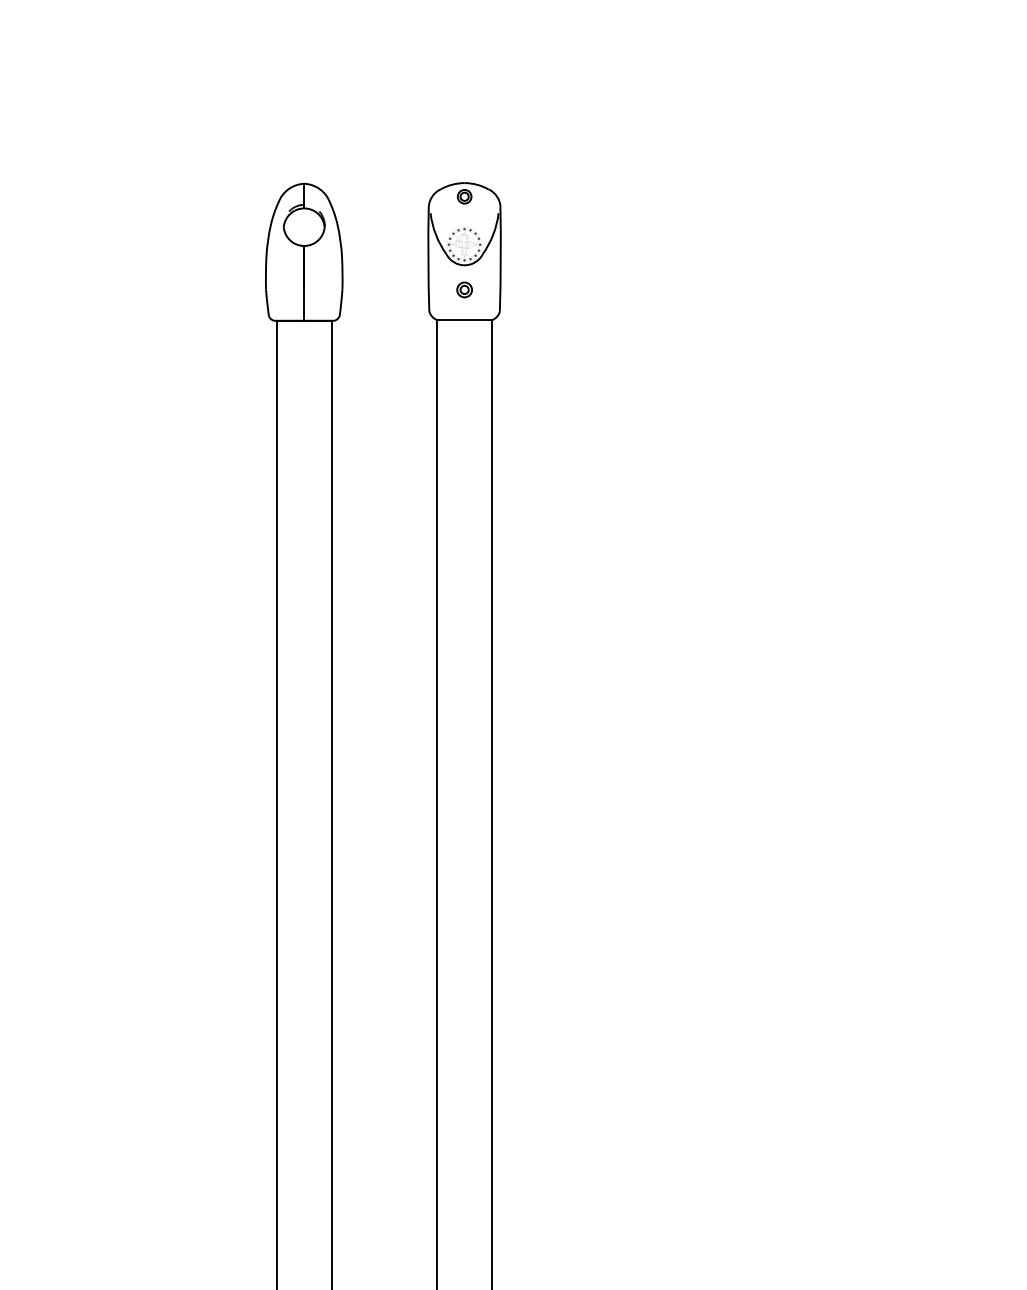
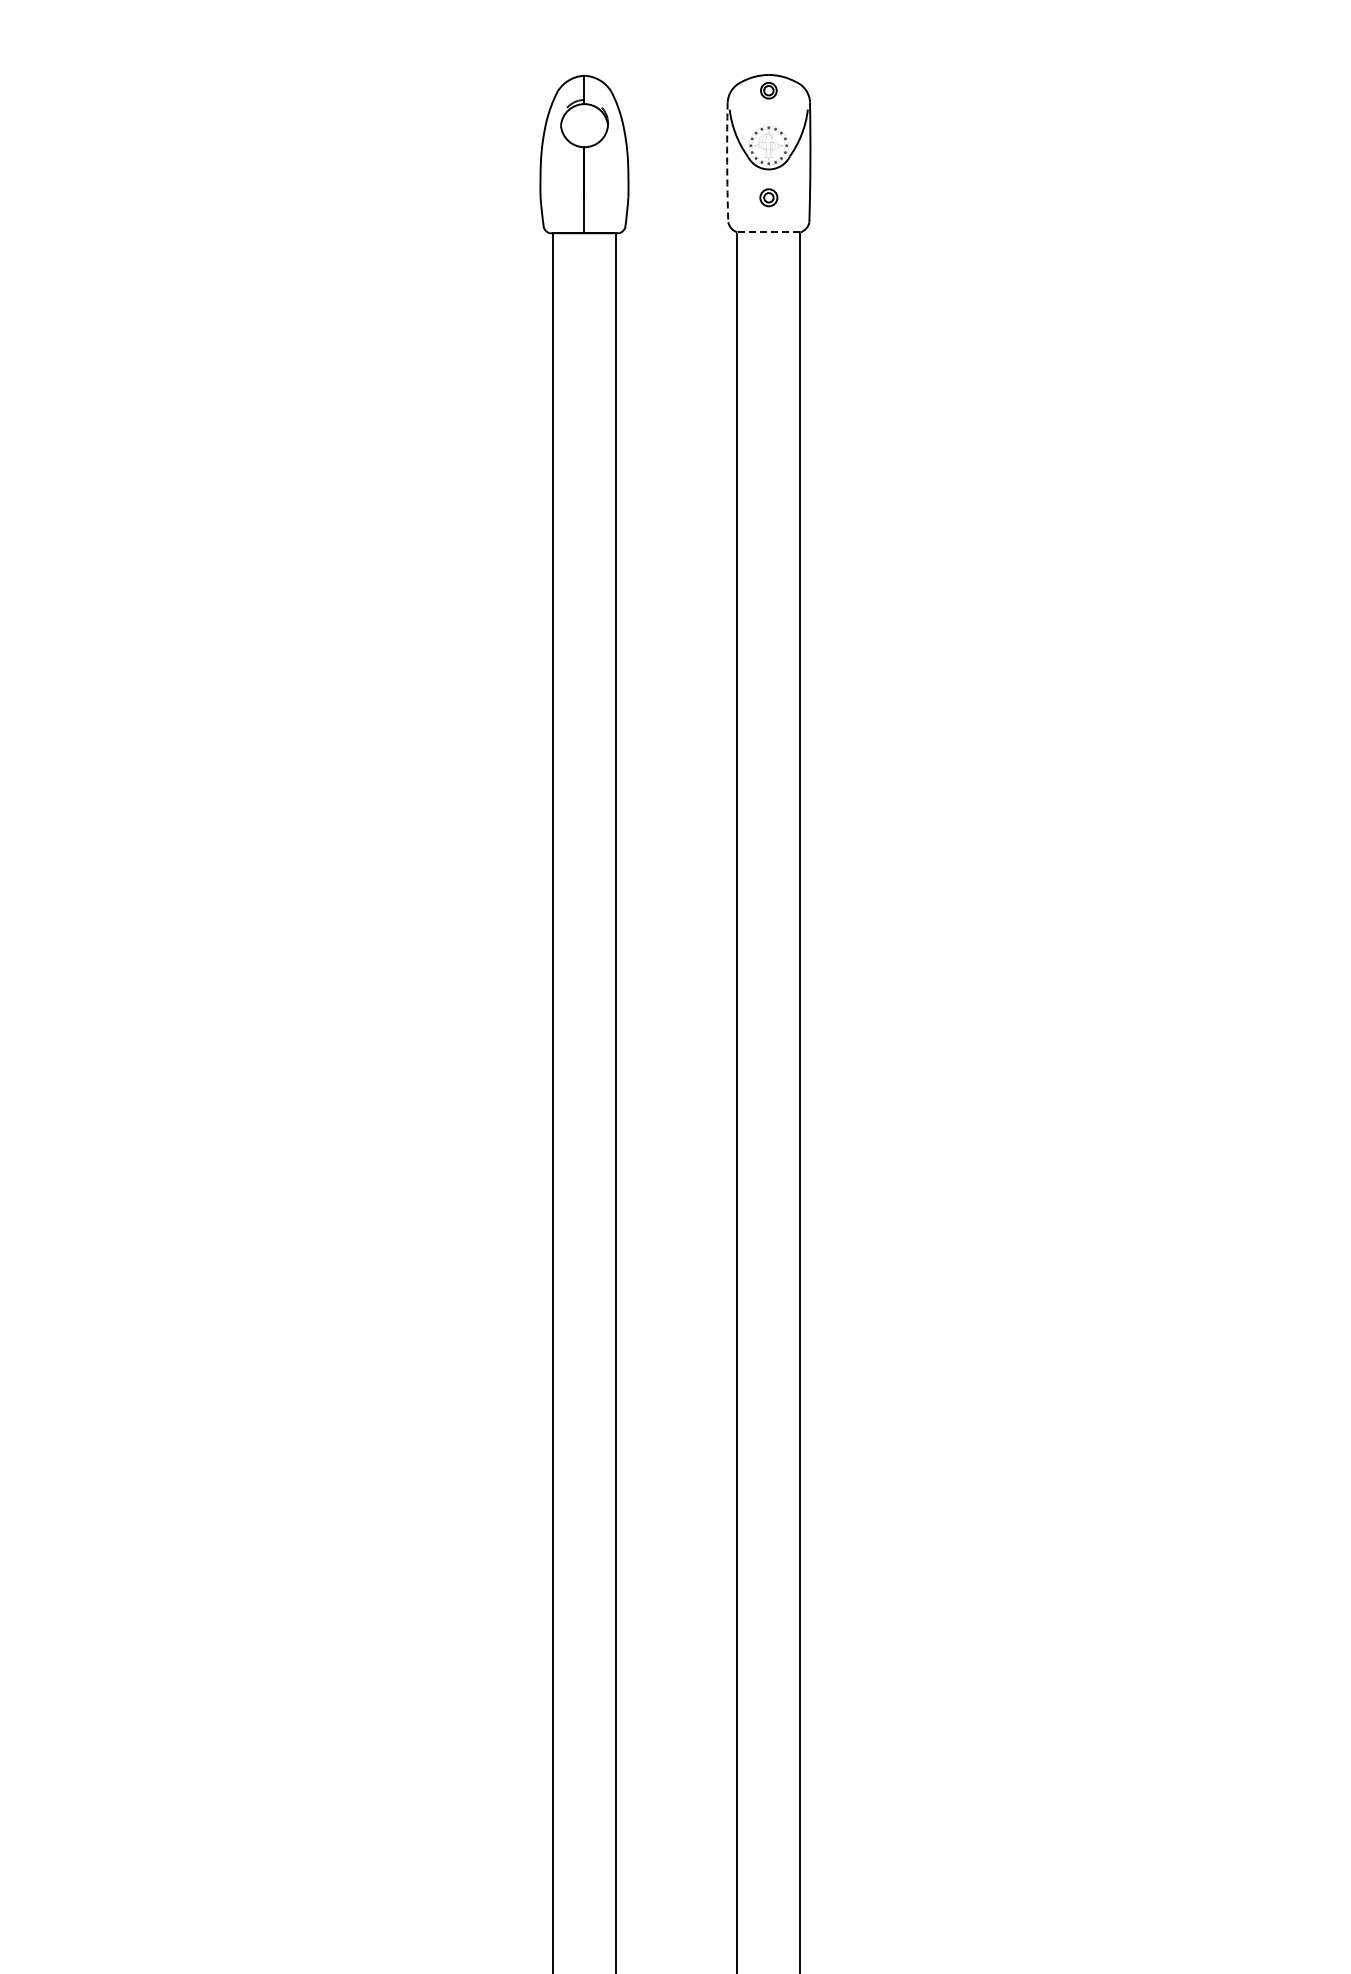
arc: (428, 259) -> (727, 162), solid -> dashed
line: (464, 320) -> (768, 232), solid -> dashed

